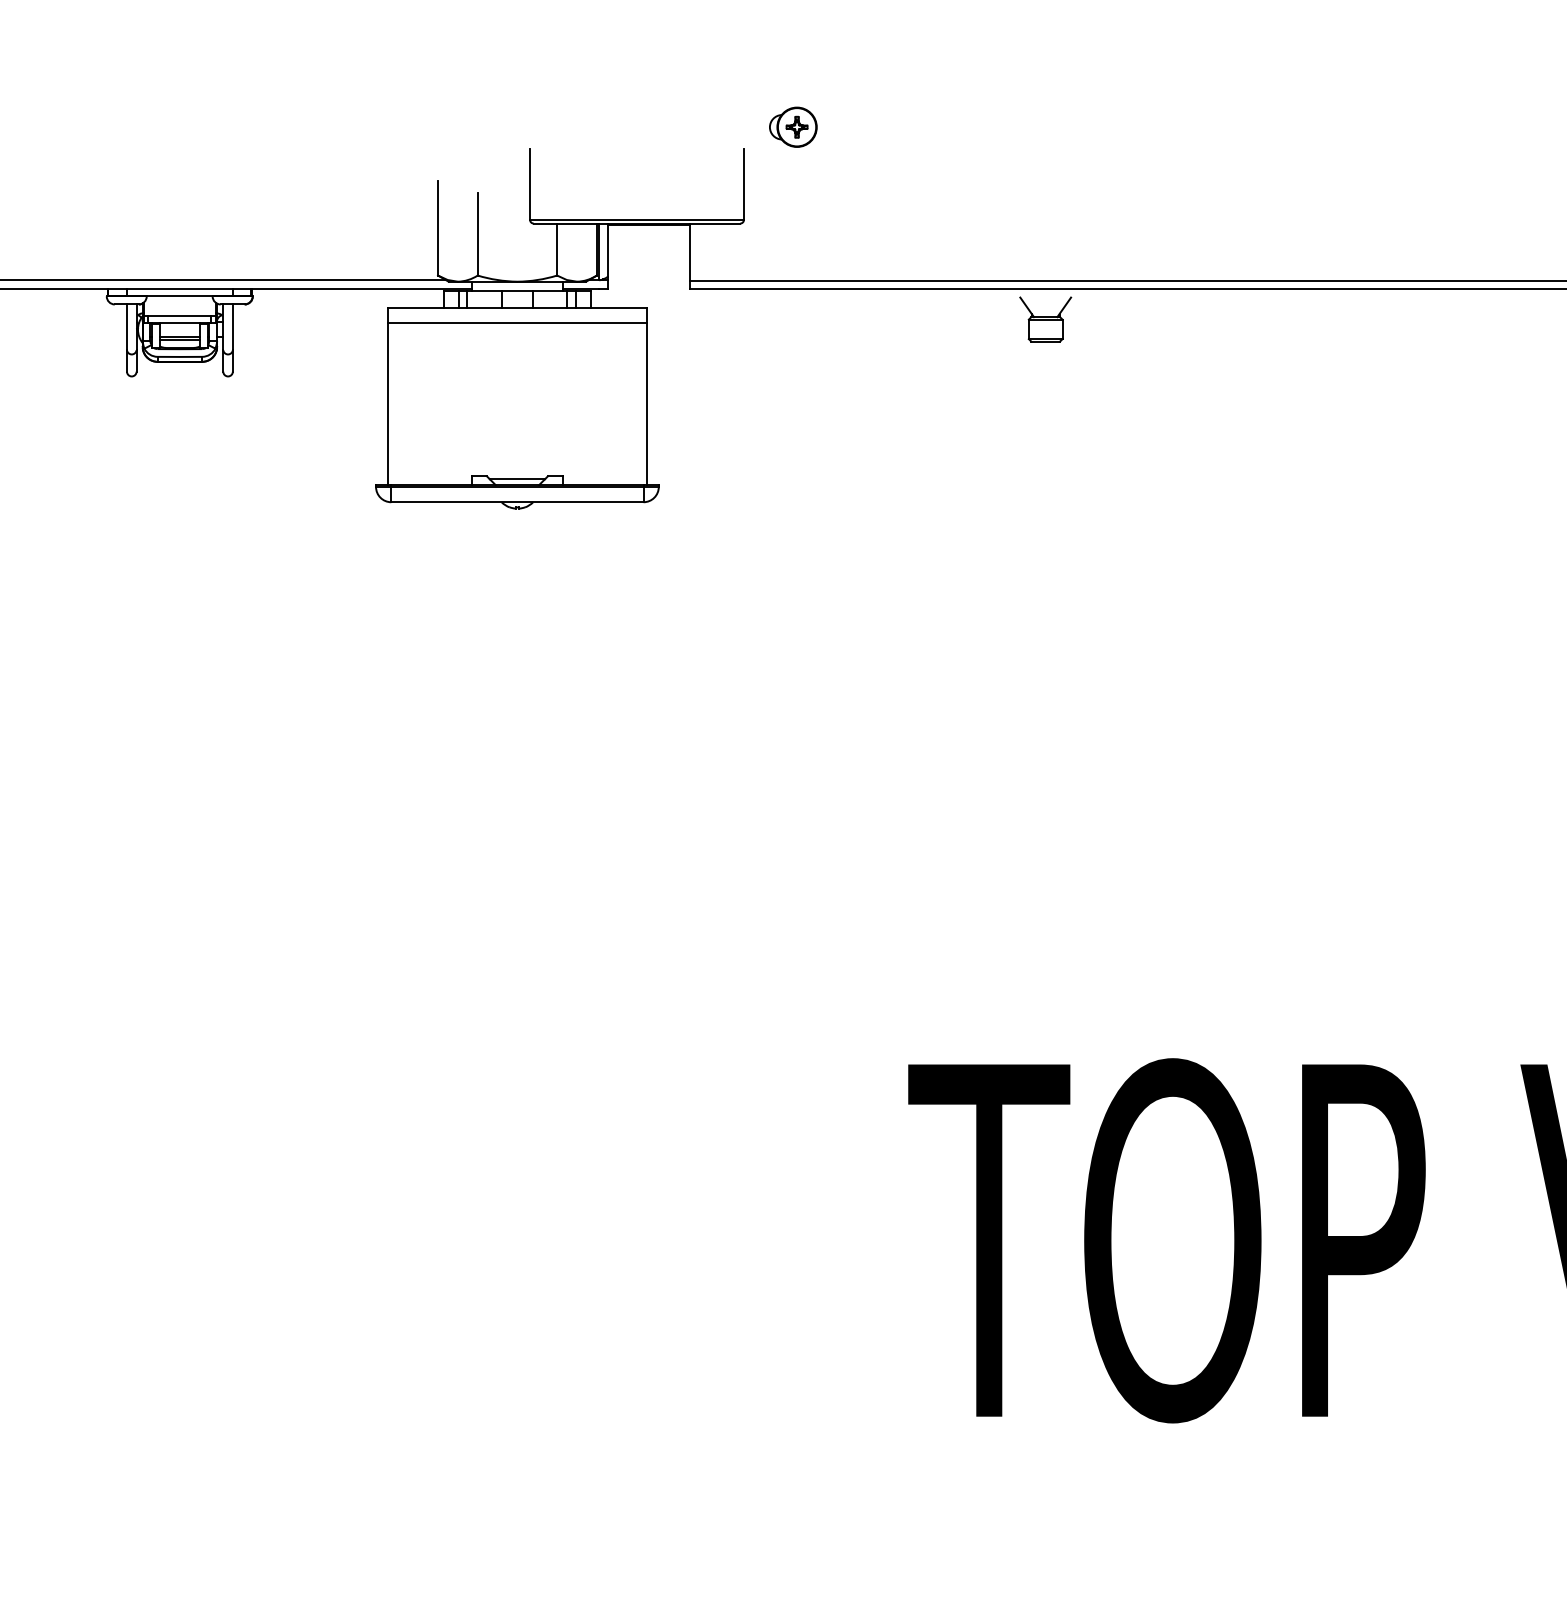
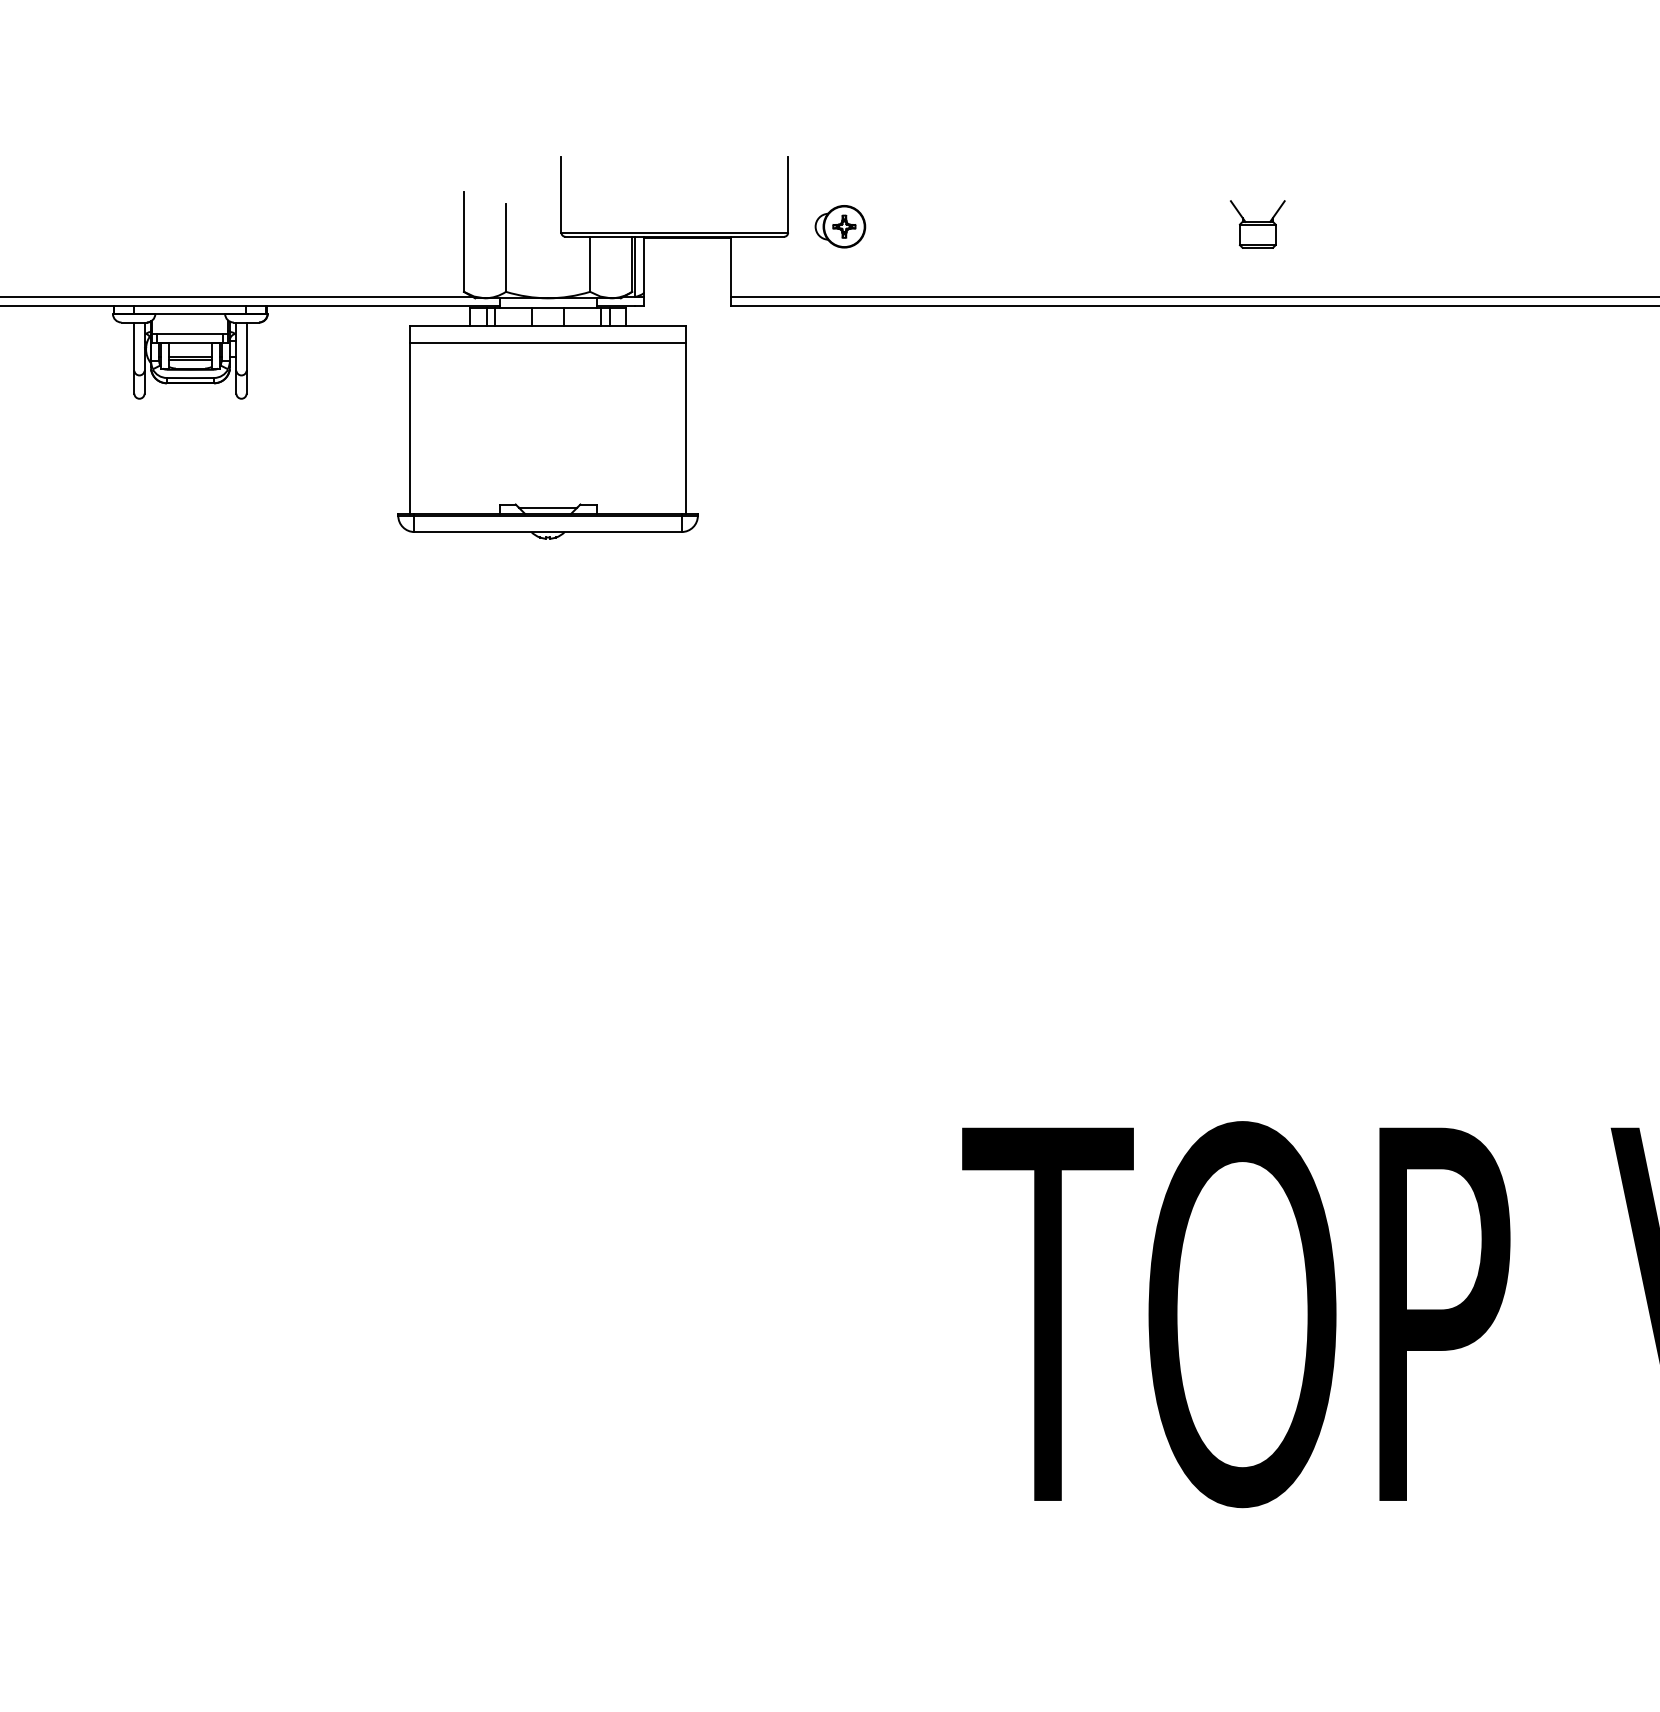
part: (793, 127) -> (840, 226), moved
part: (1045, 319) -> (1257, 224), moved

